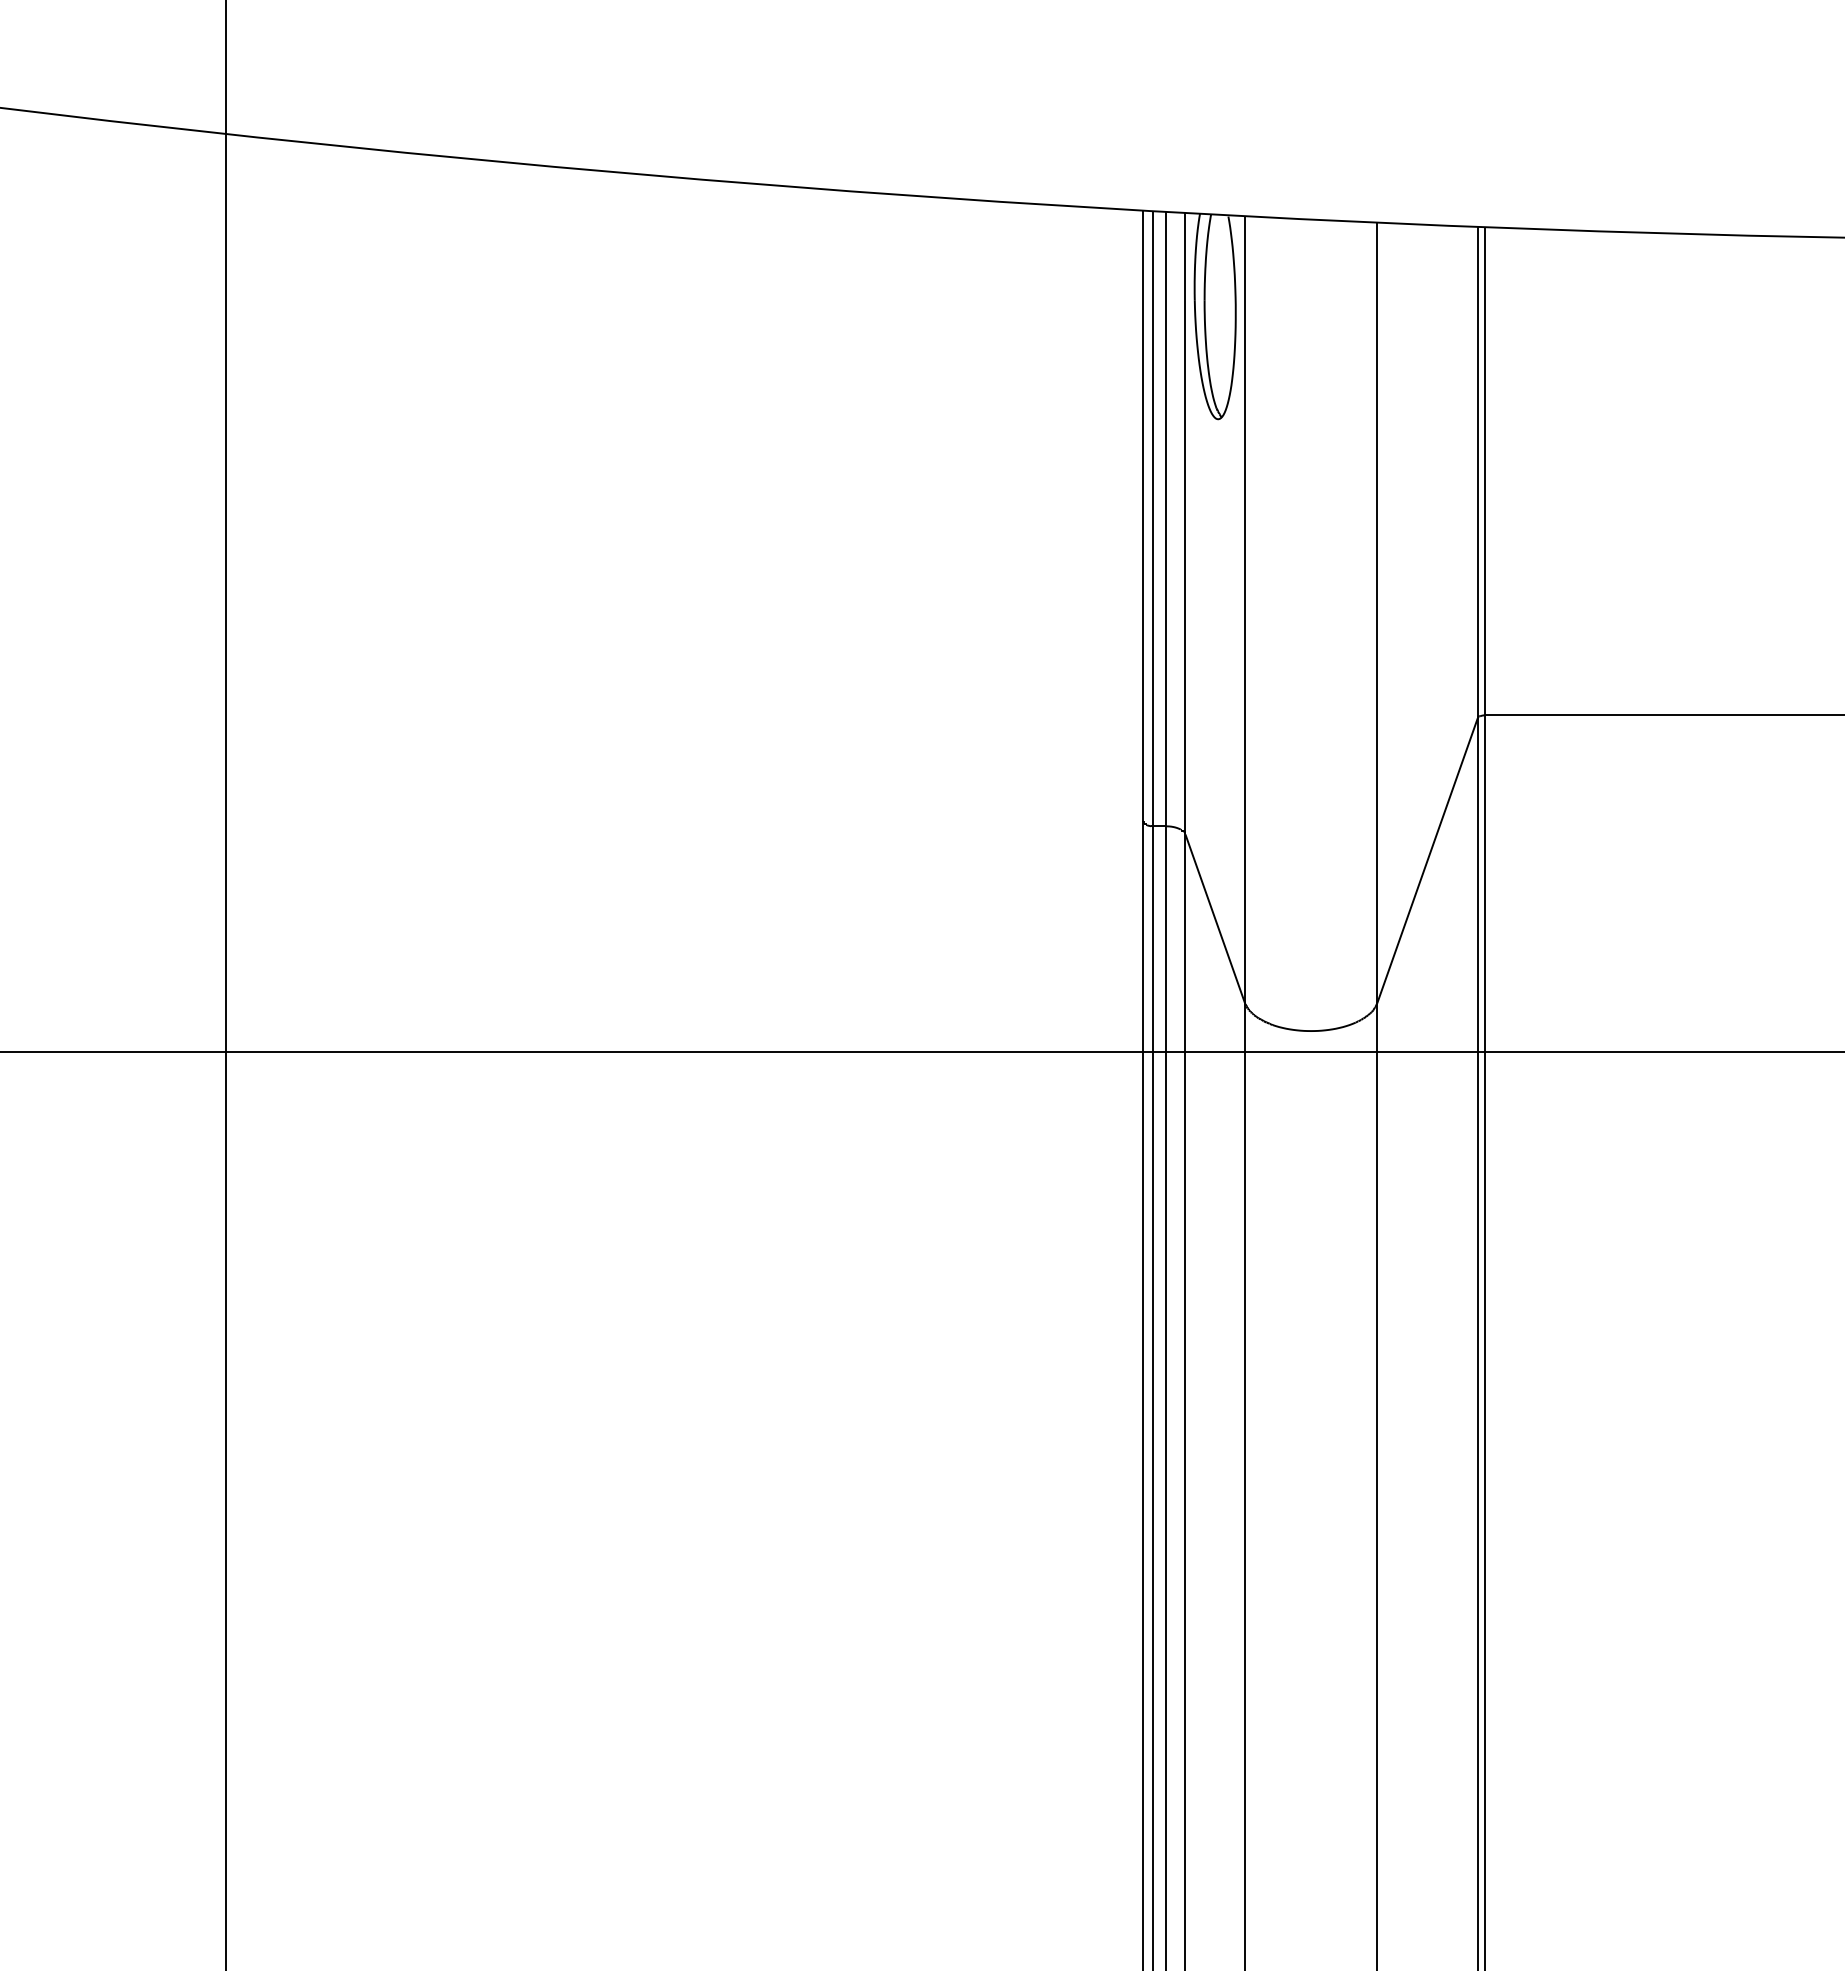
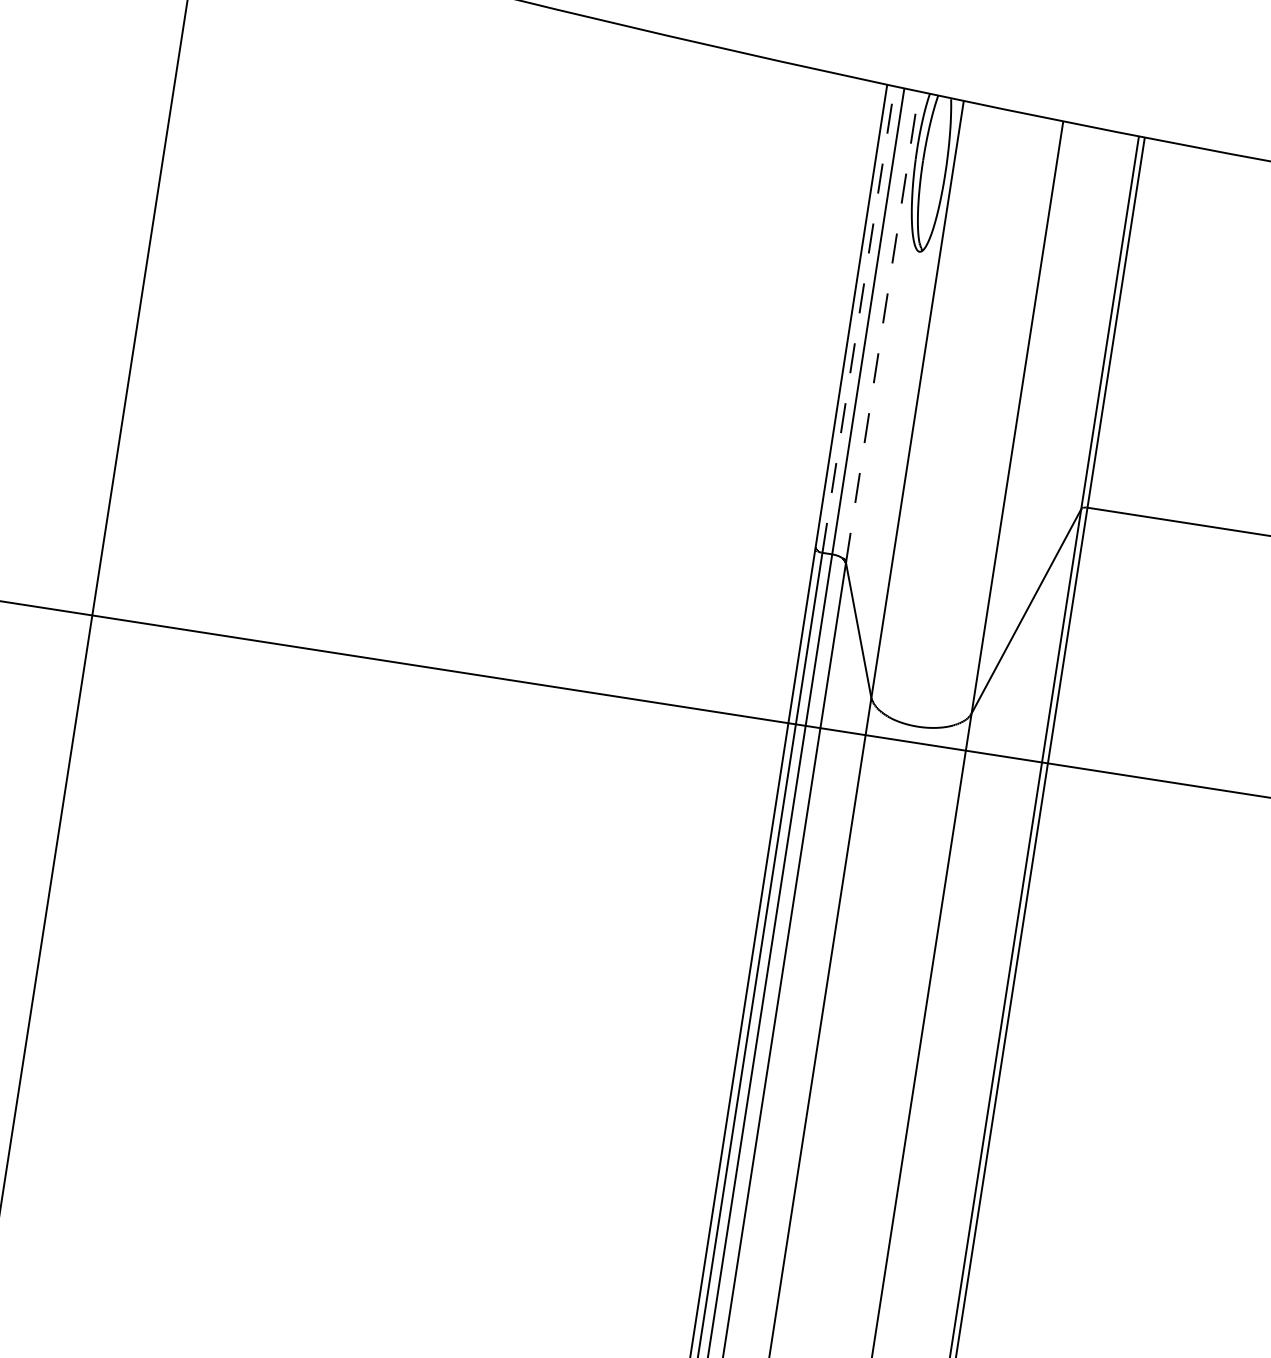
line: (1153, 518) -> (858, 319), solid -> dashed
line: (1185, 523) -> (882, 327), solid -> dashed

